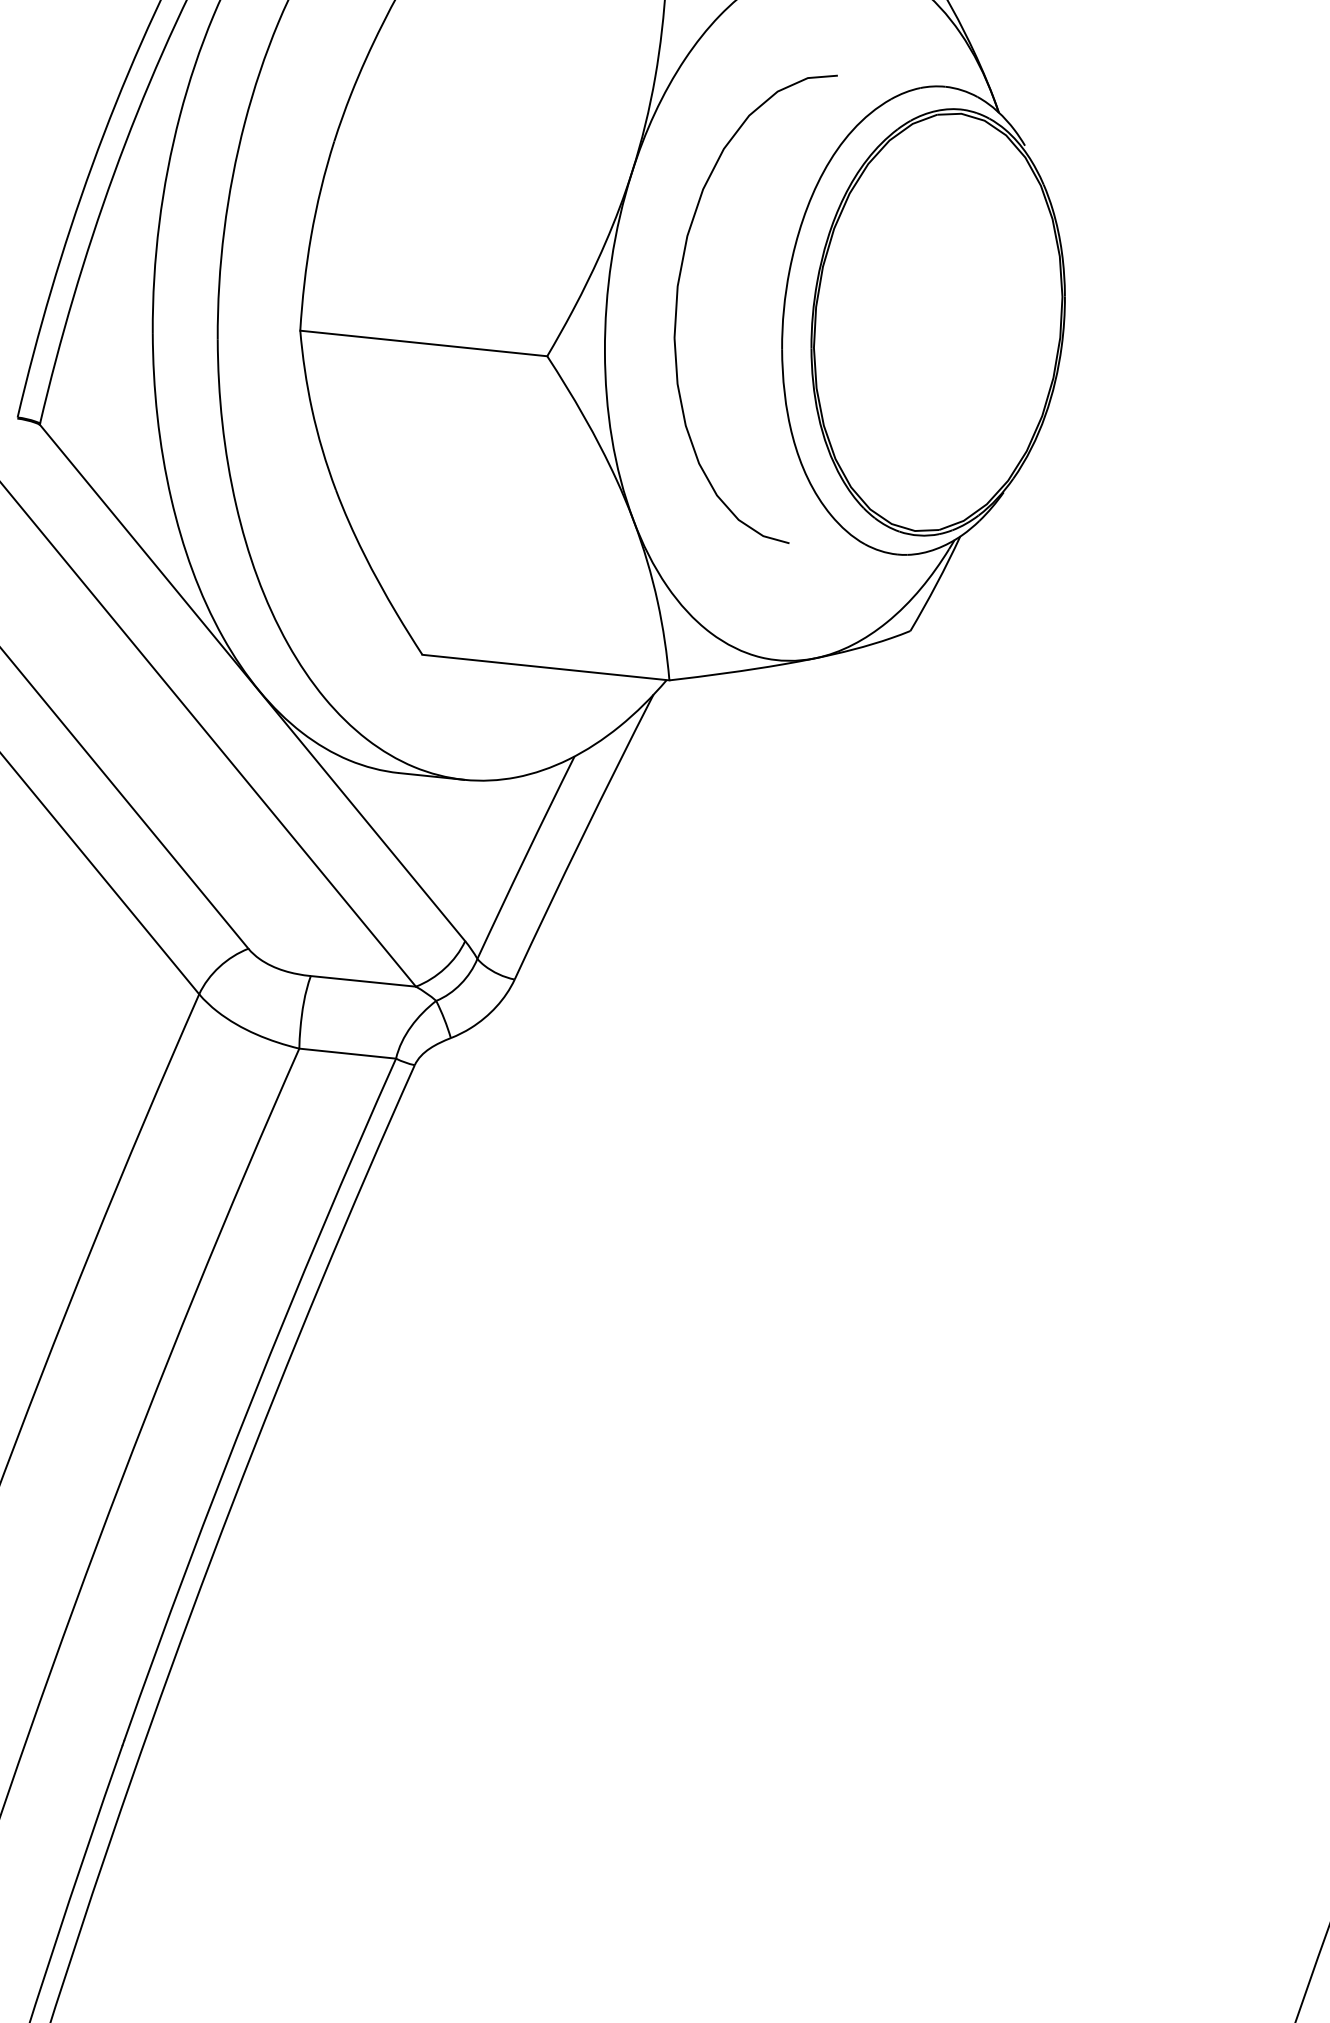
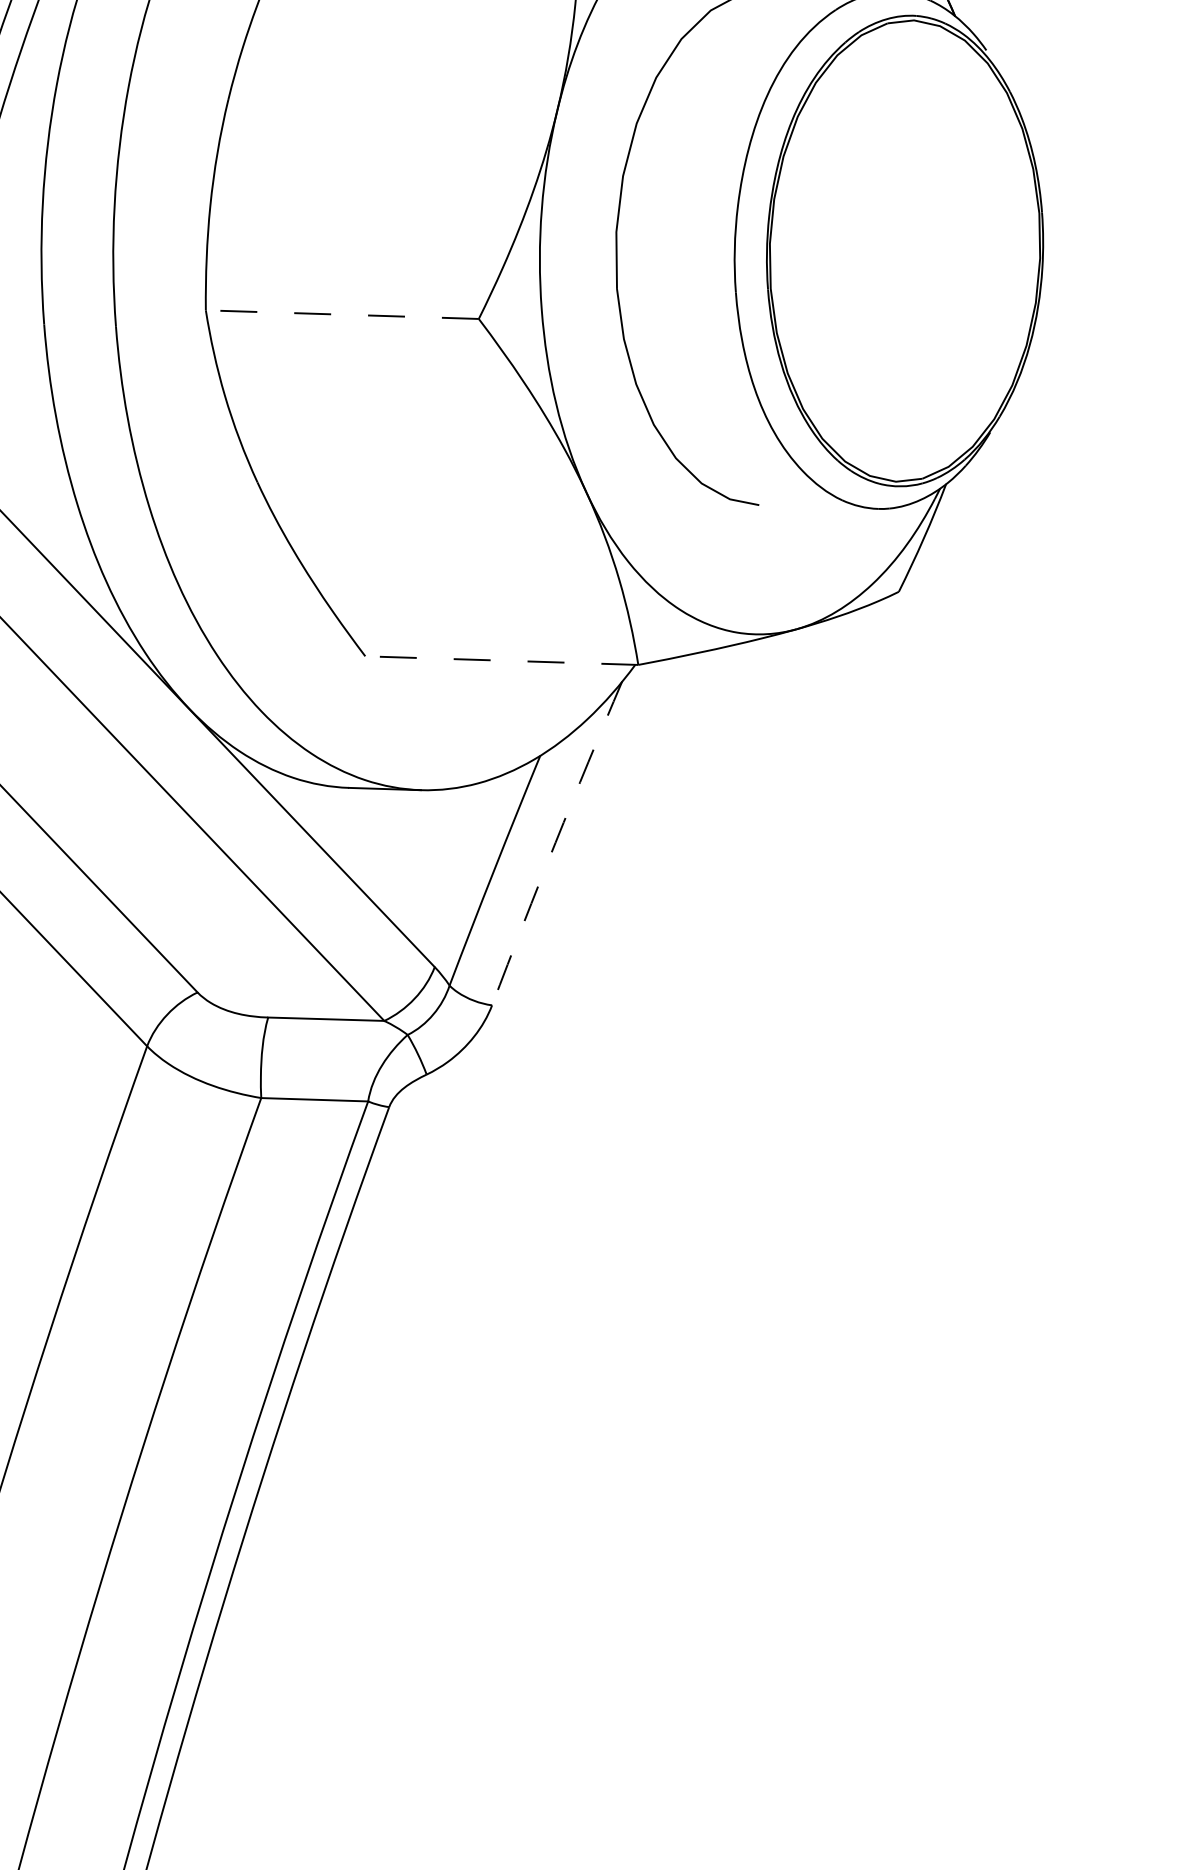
line: (423, 343) -> (342, 314), solid -> dashed
line: (545, 667) -> (501, 660), solid -> dashed
arc: (582, 836) -> (555, 843), solid -> dashed

